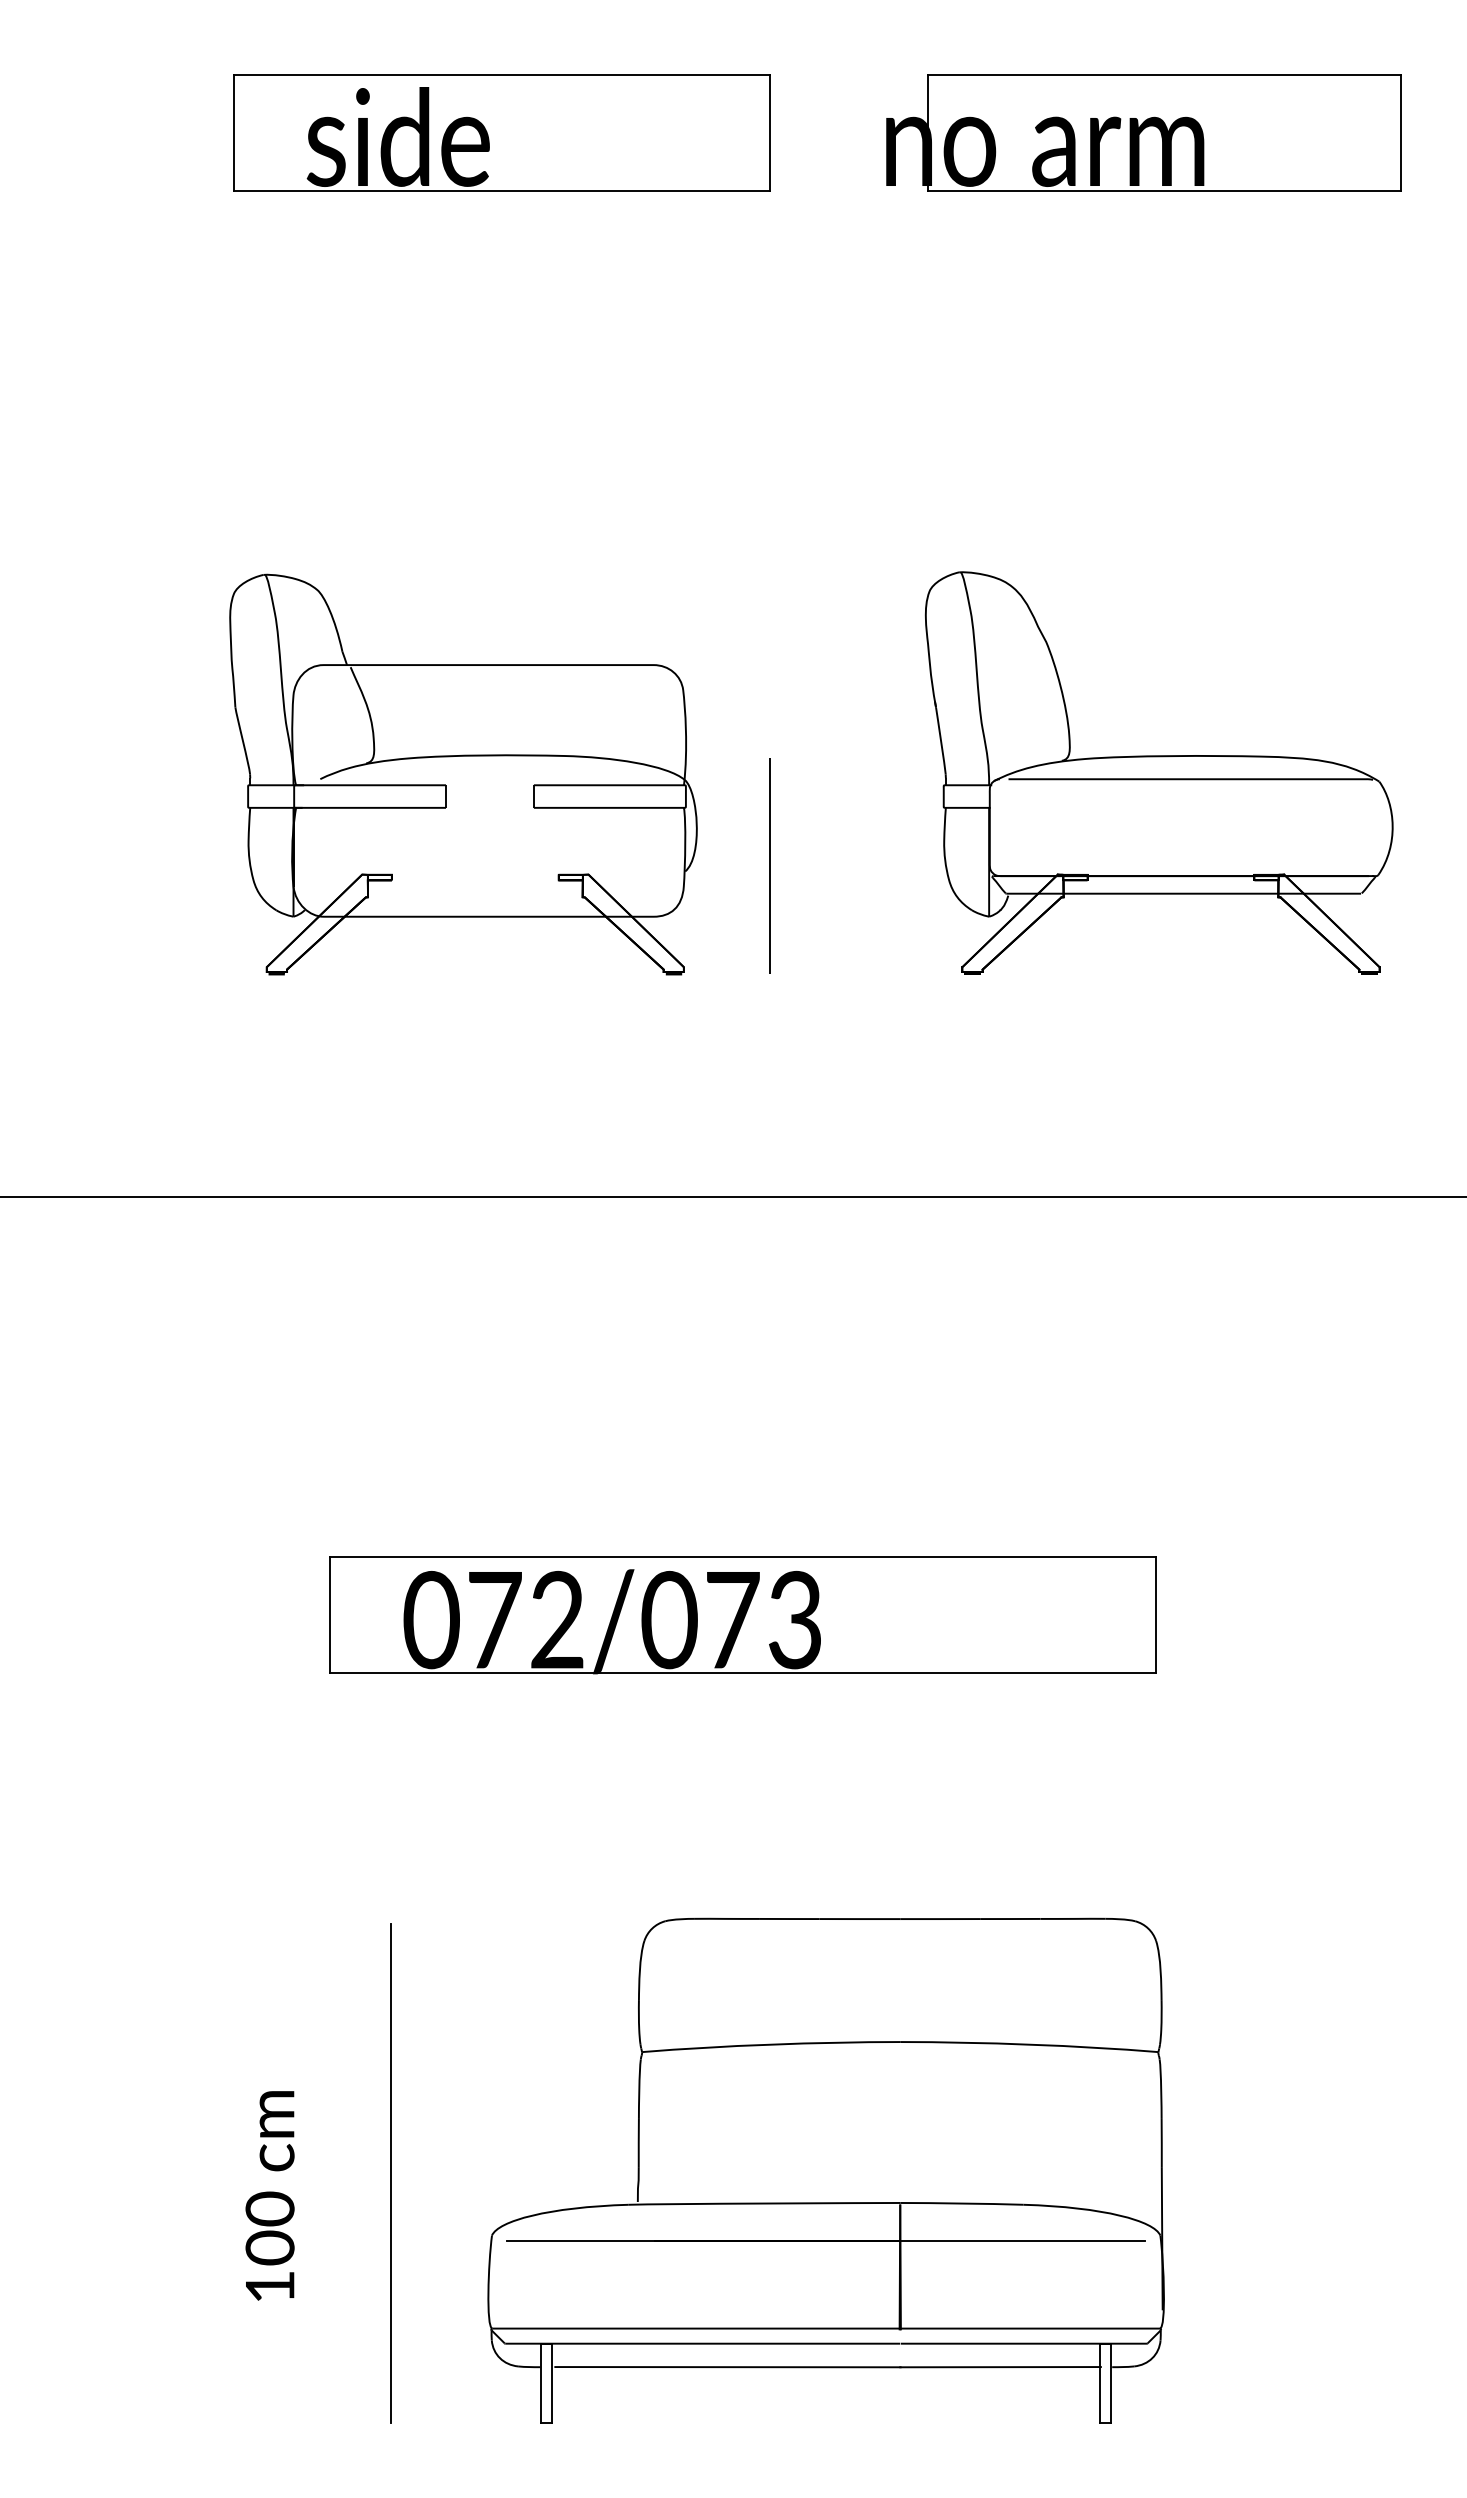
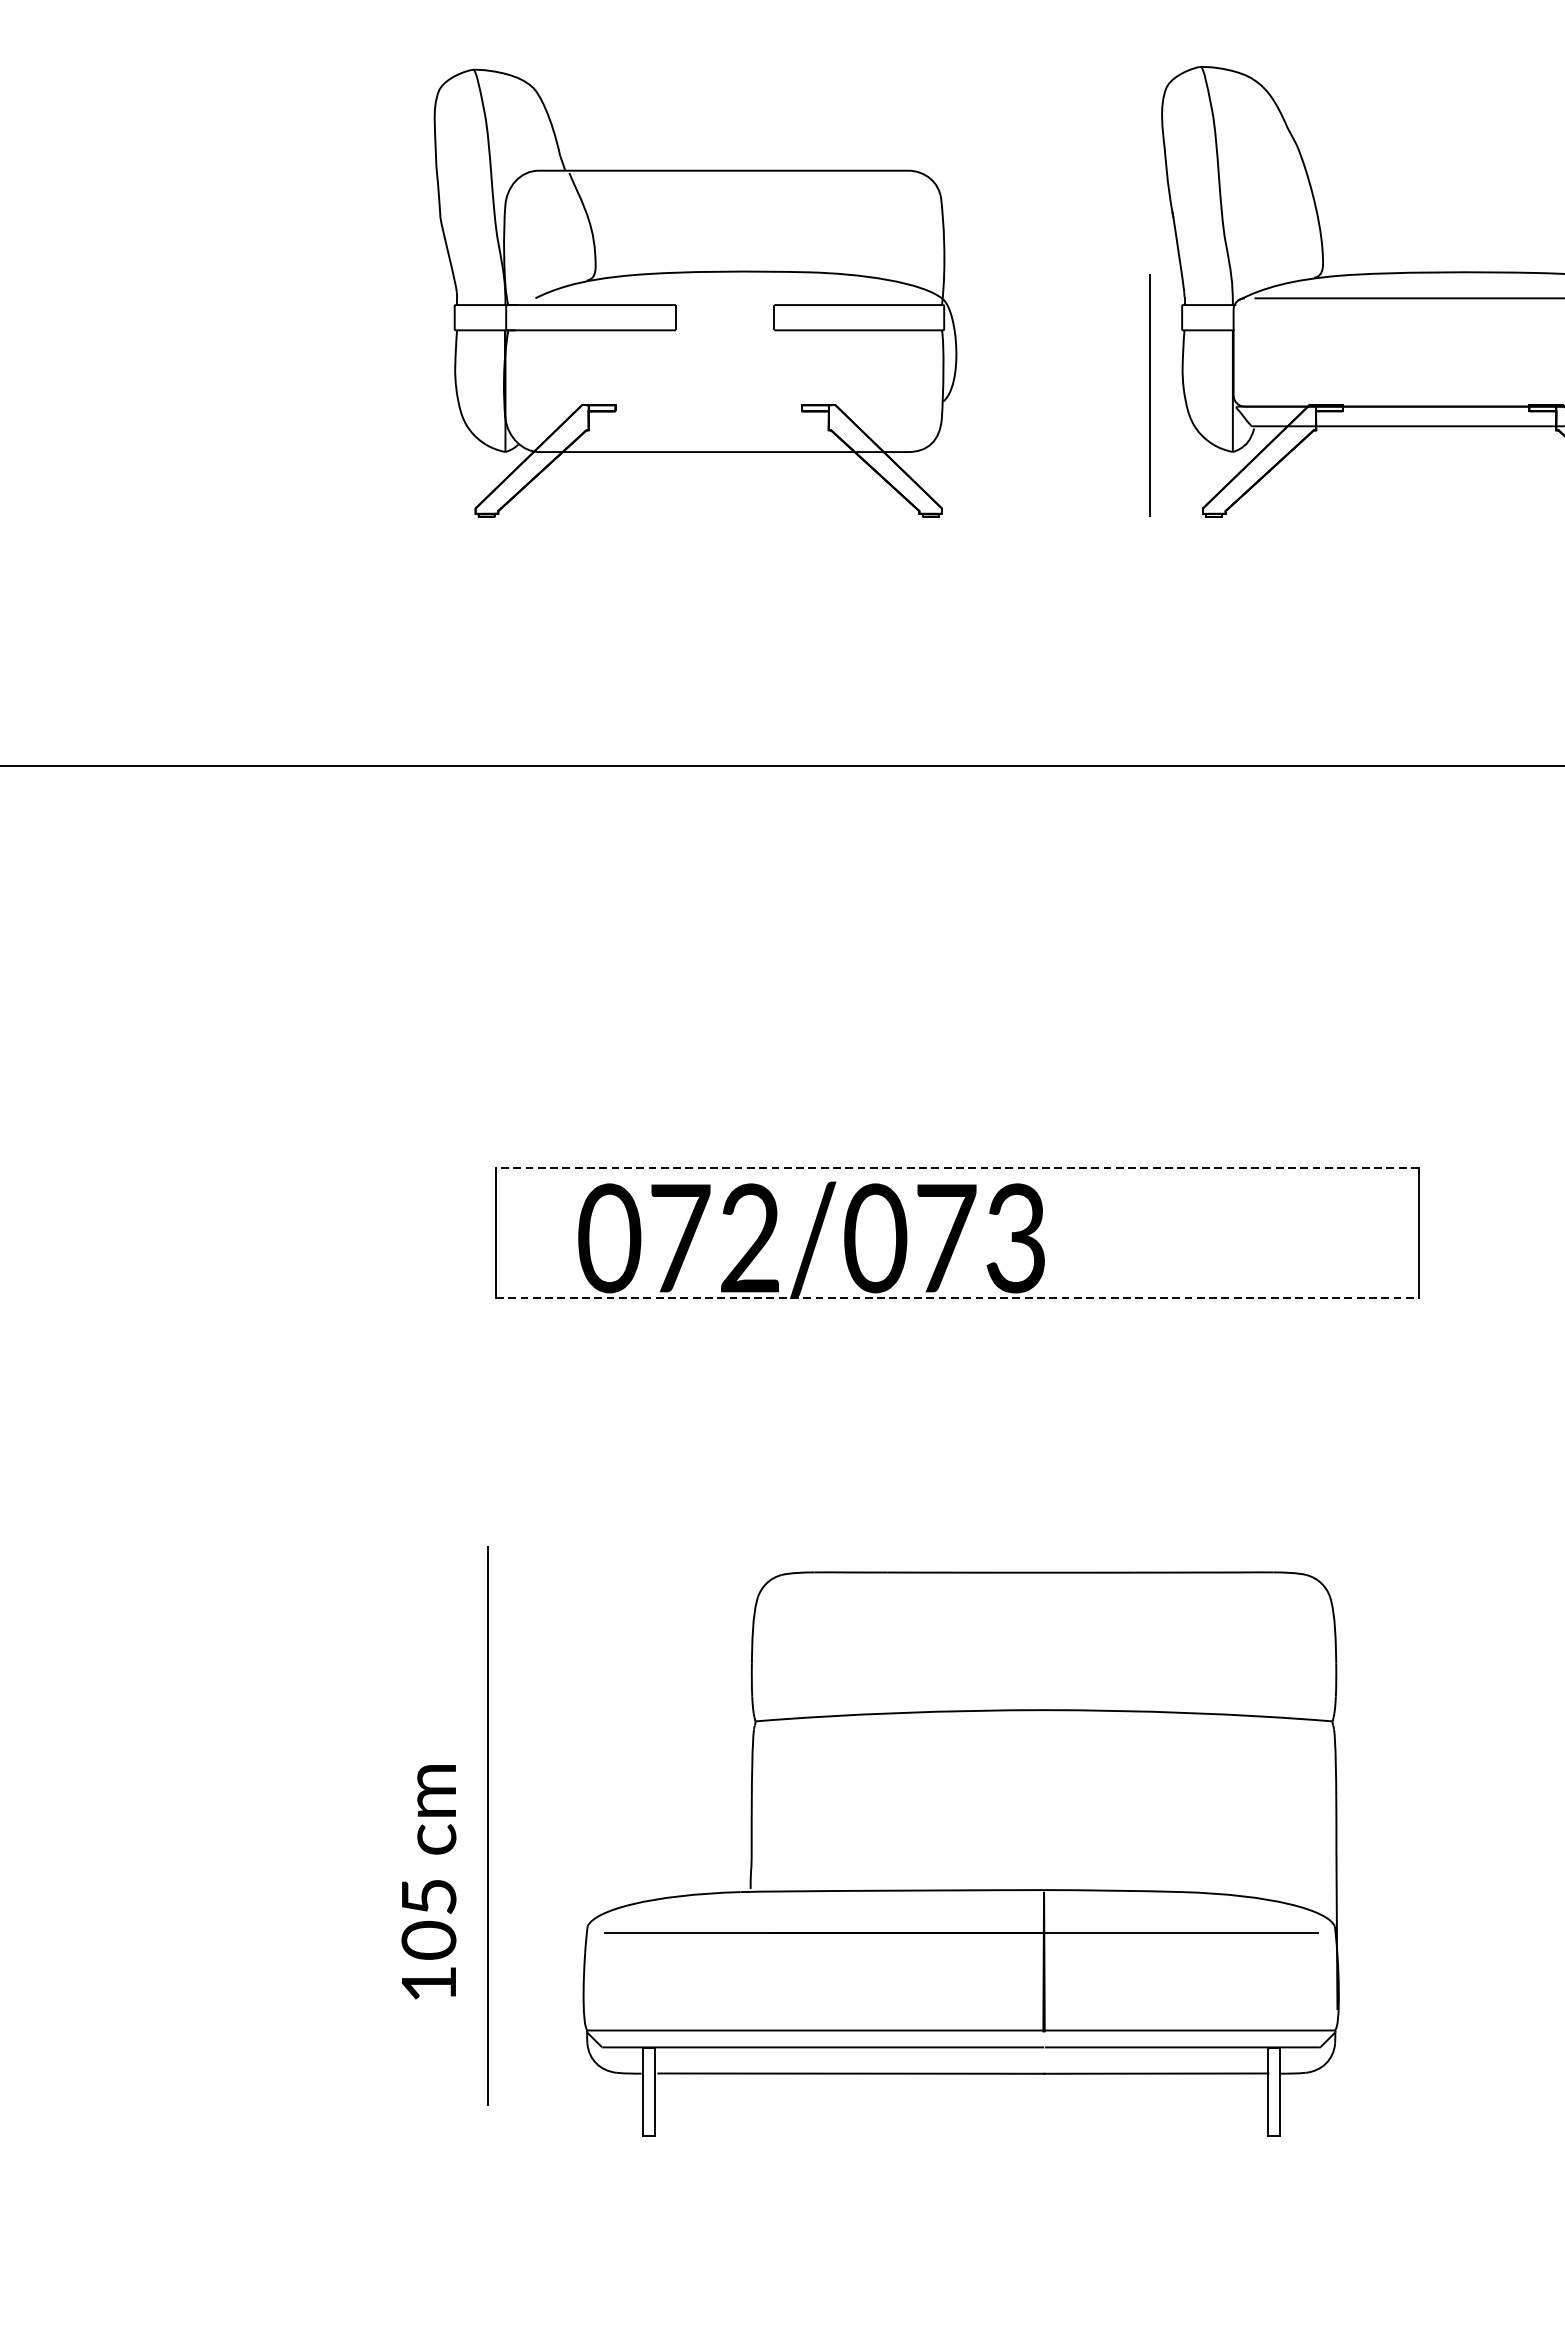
part: (463, 774) -> (695, 293), moved
line: (769, 865) -> (1149, 394), moved
line: (742, 1557) -> (957, 1168), solid -> dashed
line: (742, 1673) -> (957, 1298), solid -> dashed
line: (390, 2173) -> (487, 1825), moved
part: (825, 2202) -> (960, 1889), moved
text: (269, 2208) -> (428, 1896), 100 -> 105

